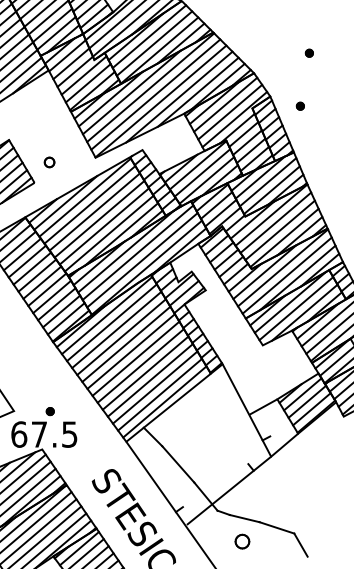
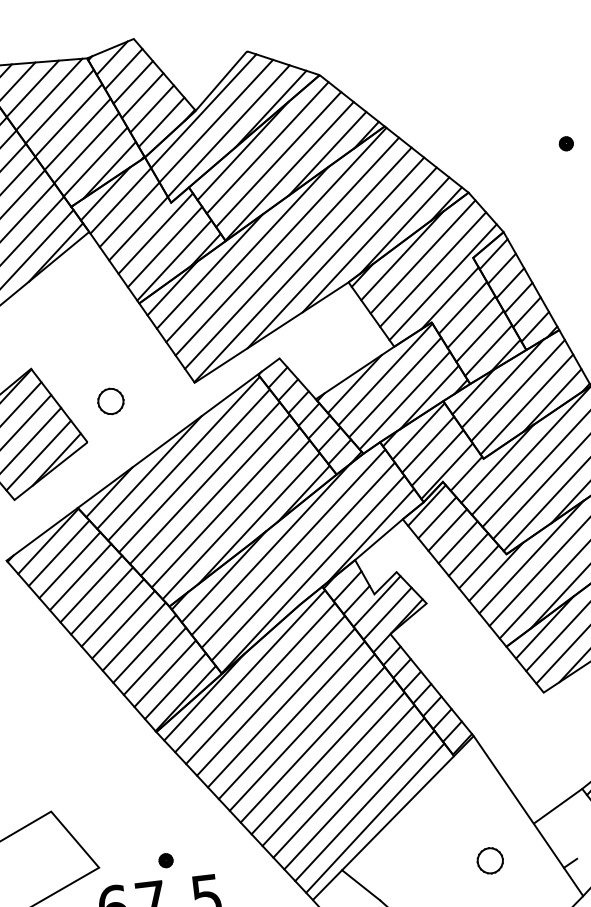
part: (299, 105) -> (559, 242), removed
part: (49, 162) -> (110, 401), size x1.43
part: (223, 431) -> (489, 859), added

